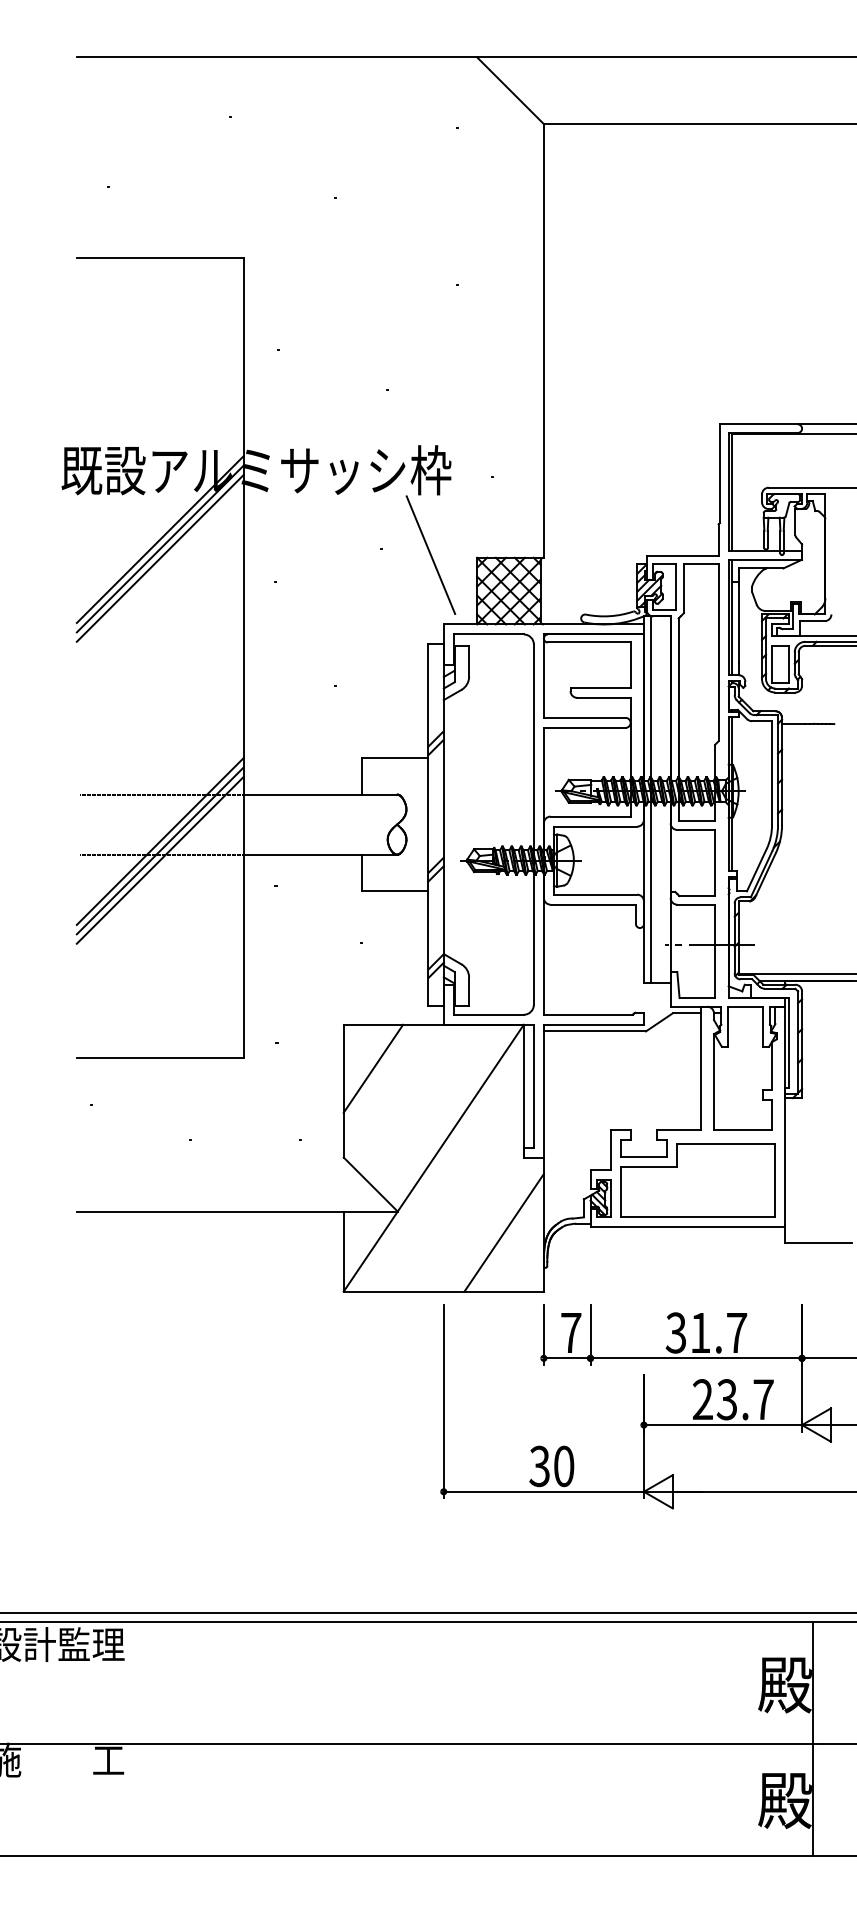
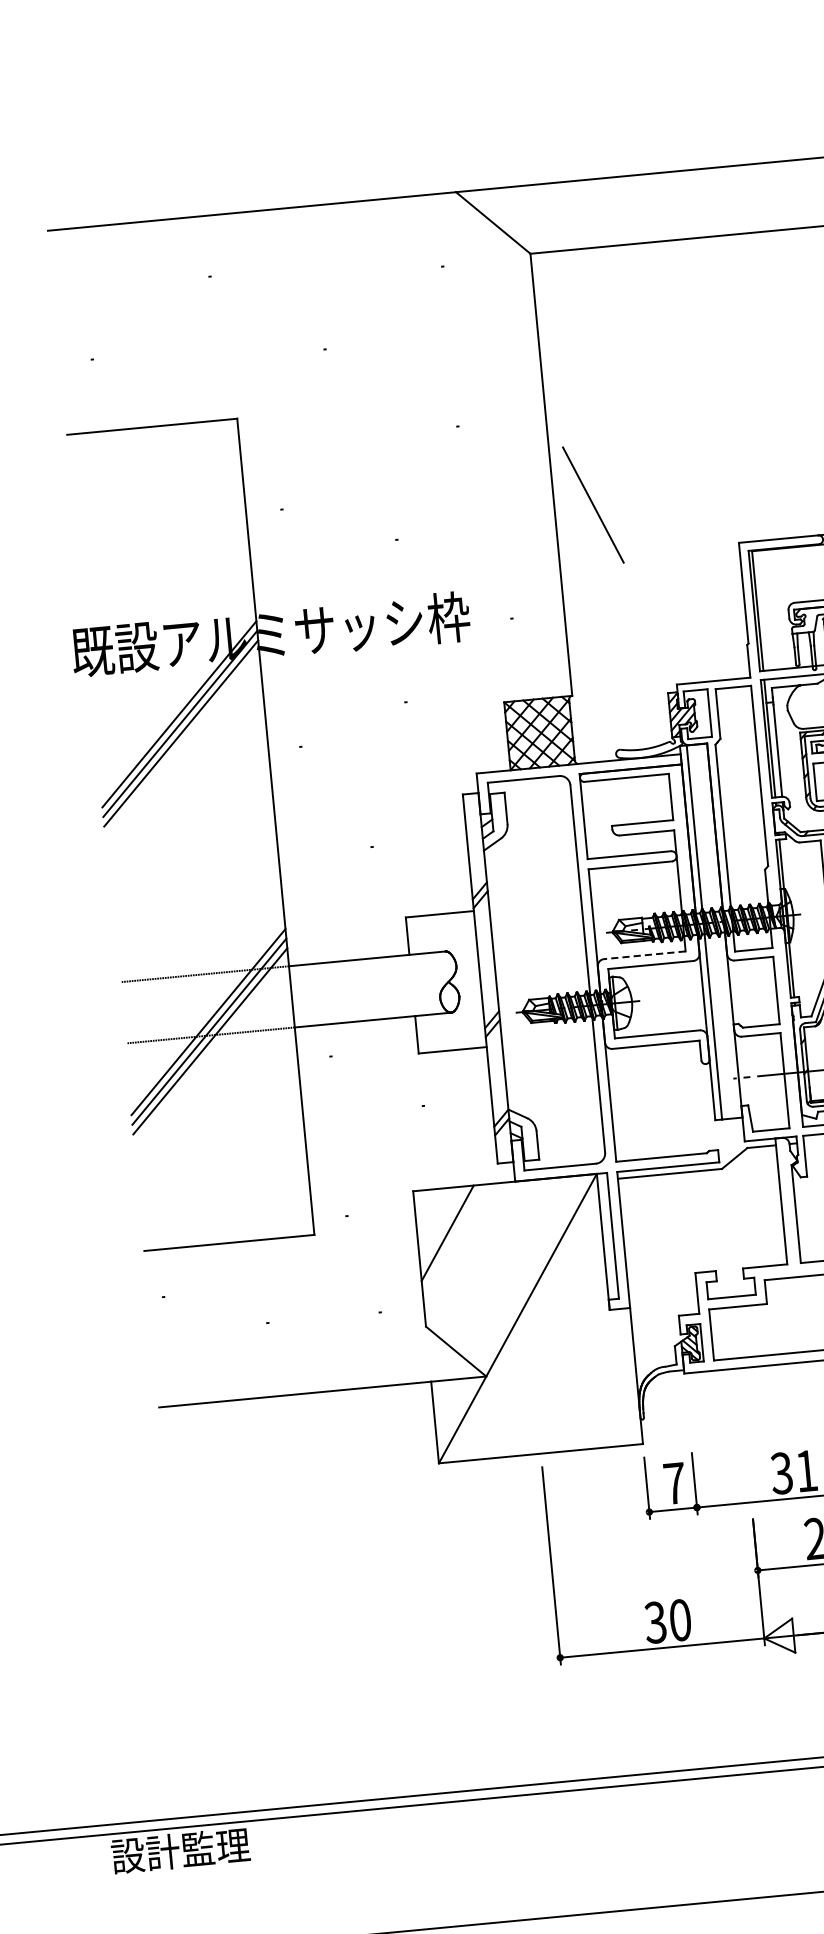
line: (430, 554) -> (592, 504), moved
line: (590, 816) -> (644, 955), solid -> dashed
line: (503, 1232) -> (596, 1387), removed

